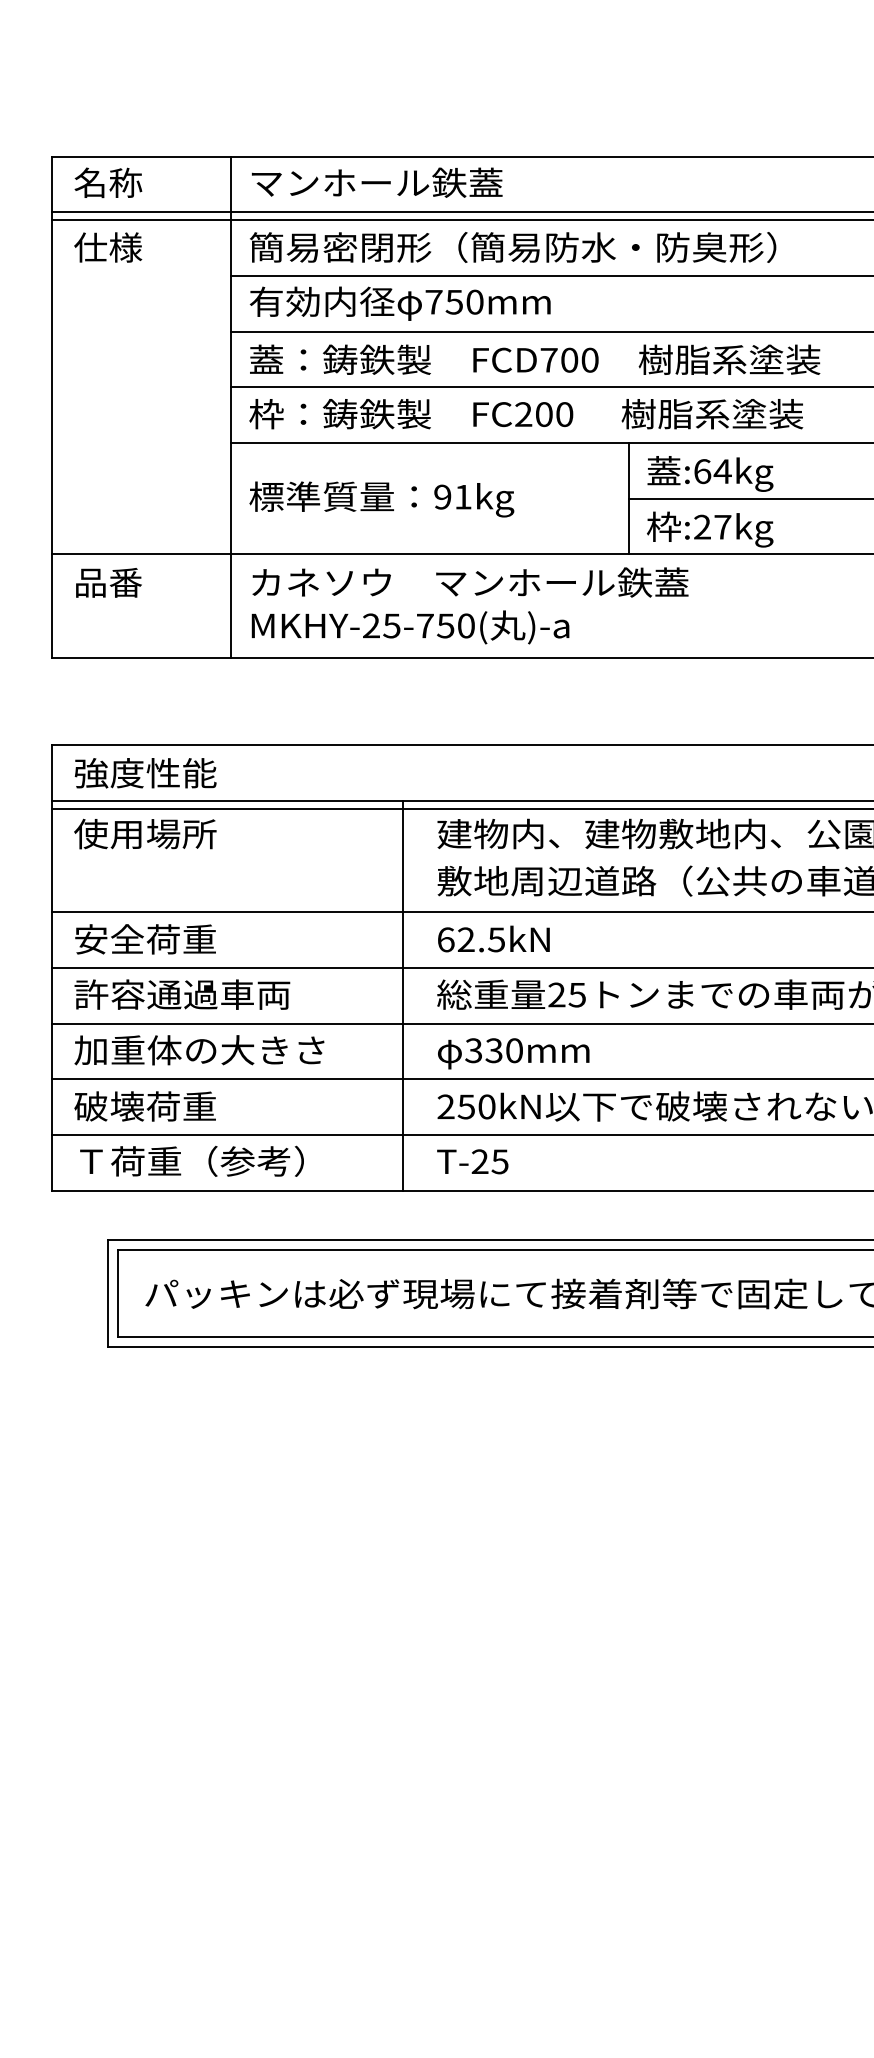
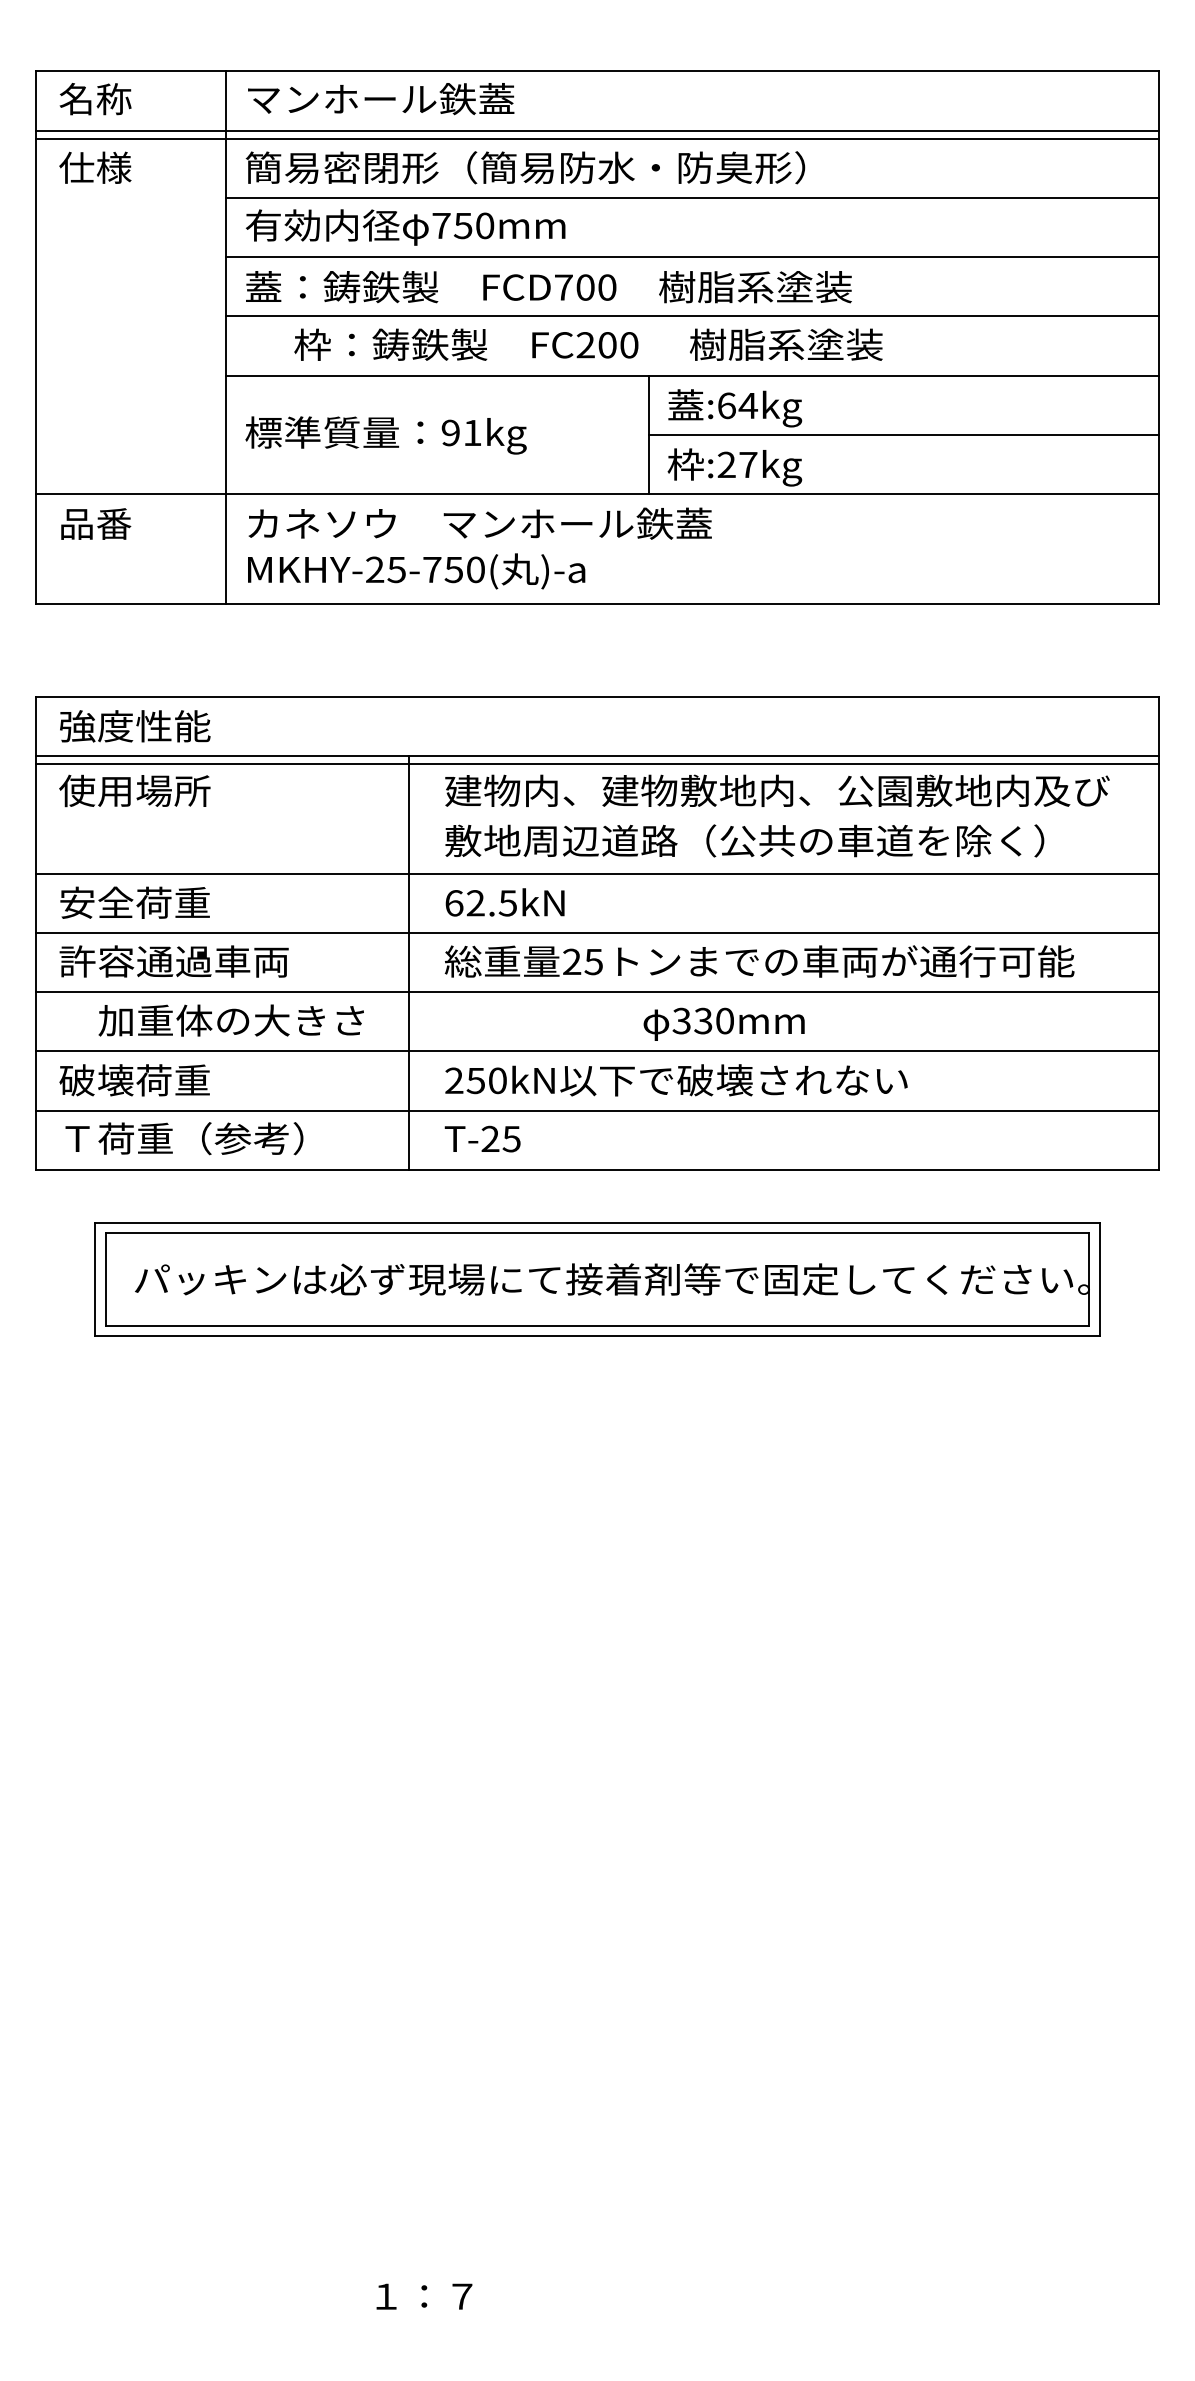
text: (526, 413) -> (588, 344), moved
text: (198, 1050) -> (230, 1020), moved
text: (513, 1052) -> (723, 1023), moved

